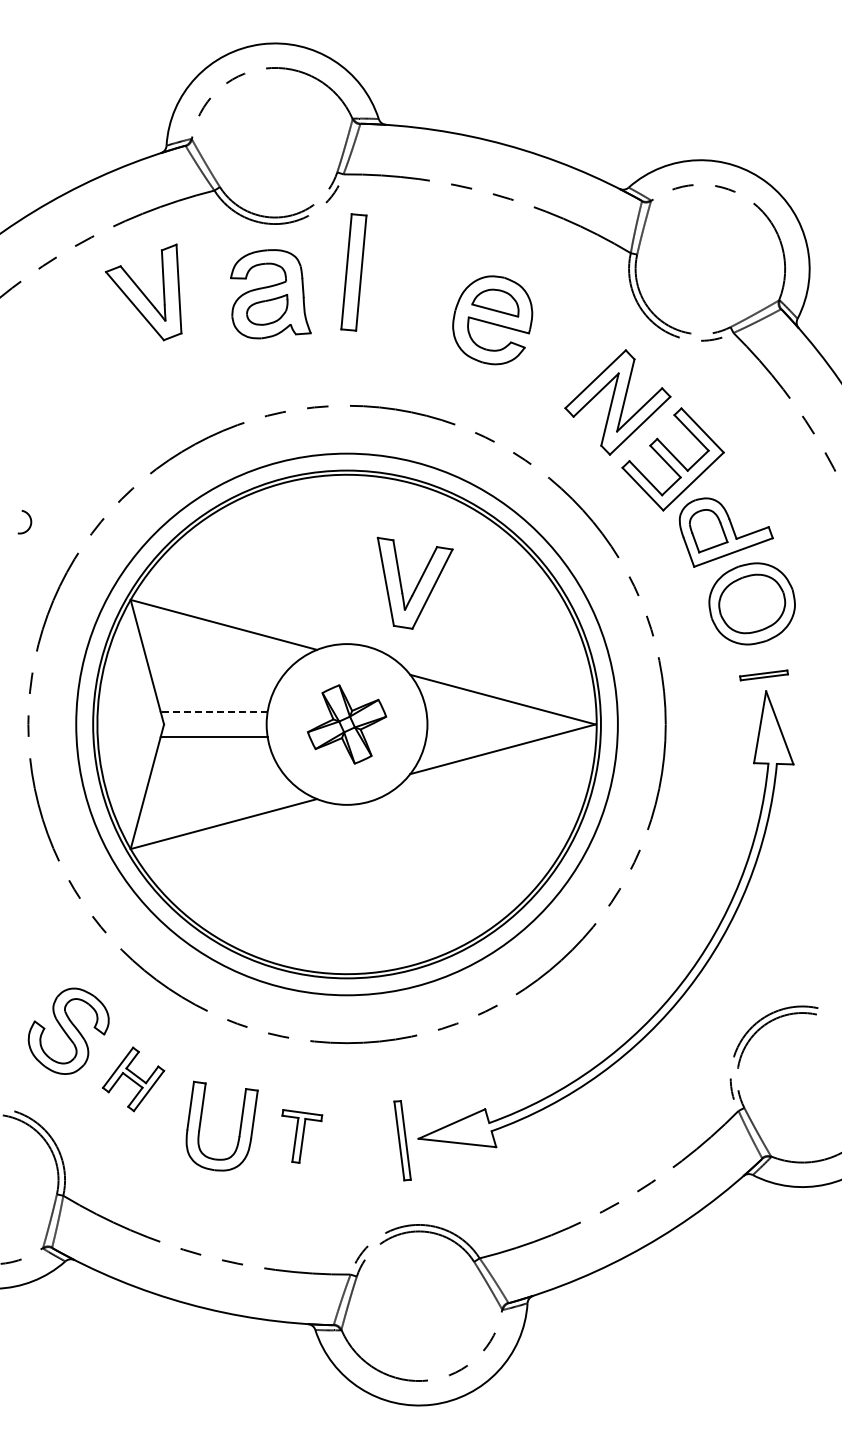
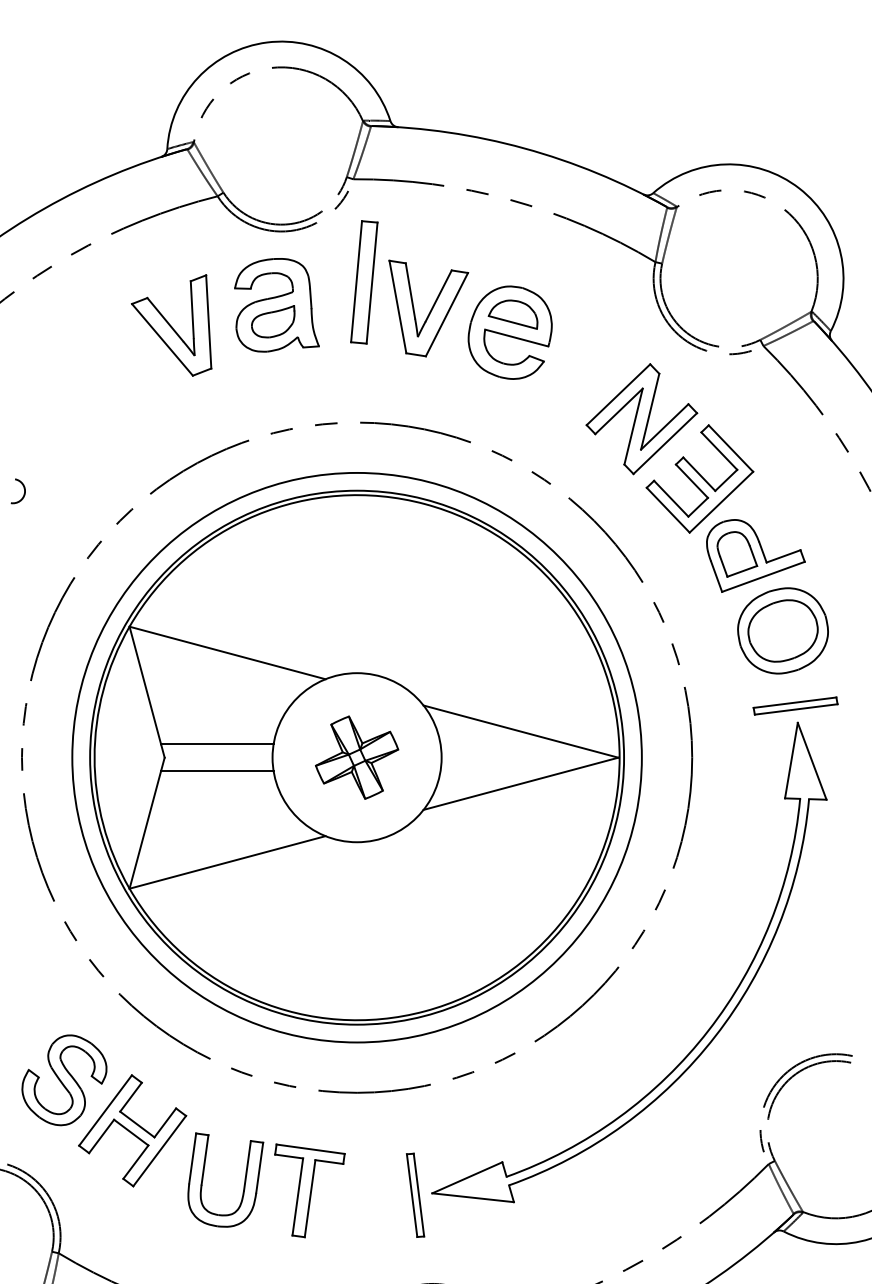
part: (143, 292) -> (171, 325), moved
arc: (29, 525) -> (23, 494), moved
part: (414, 582) -> (428, 307), moved
part: (763, 675) -> (794, 706), size x1.67
line: (214, 711) -> (217, 744), dashed -> solid
part: (133, 1079) -> (132, 1131), size x1.67
part: (302, 1136) -> (310, 1190), size x1.67

